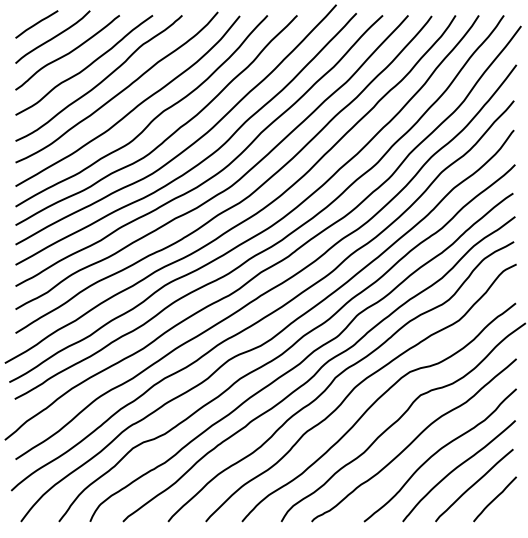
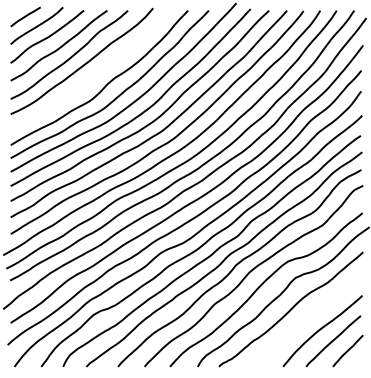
curve: (134, 107) -> (94, 75), removed
curve: (438, 452) -> (308, 318), removed

